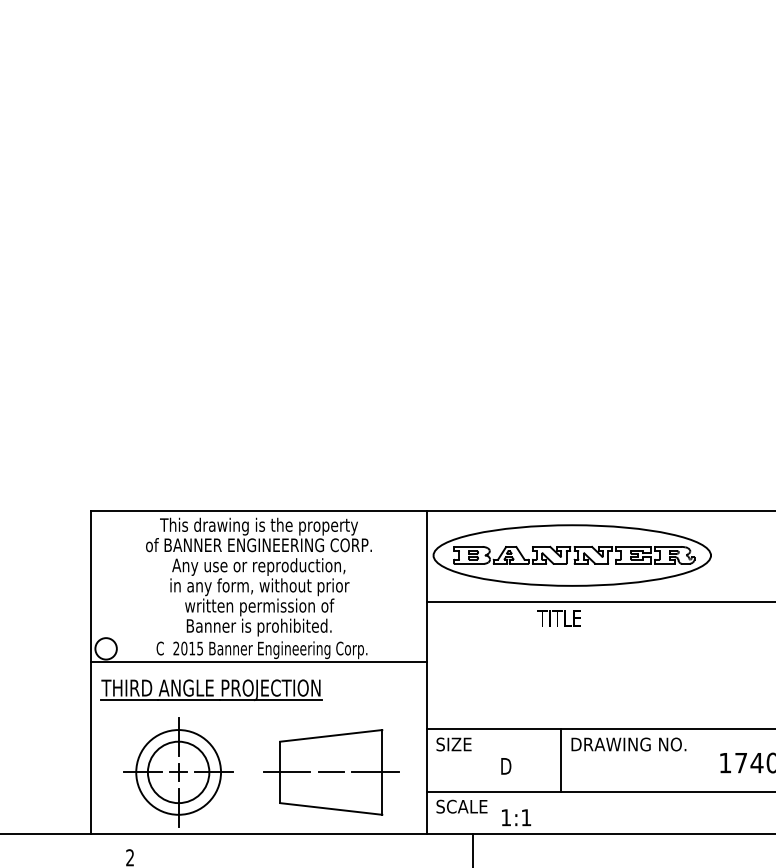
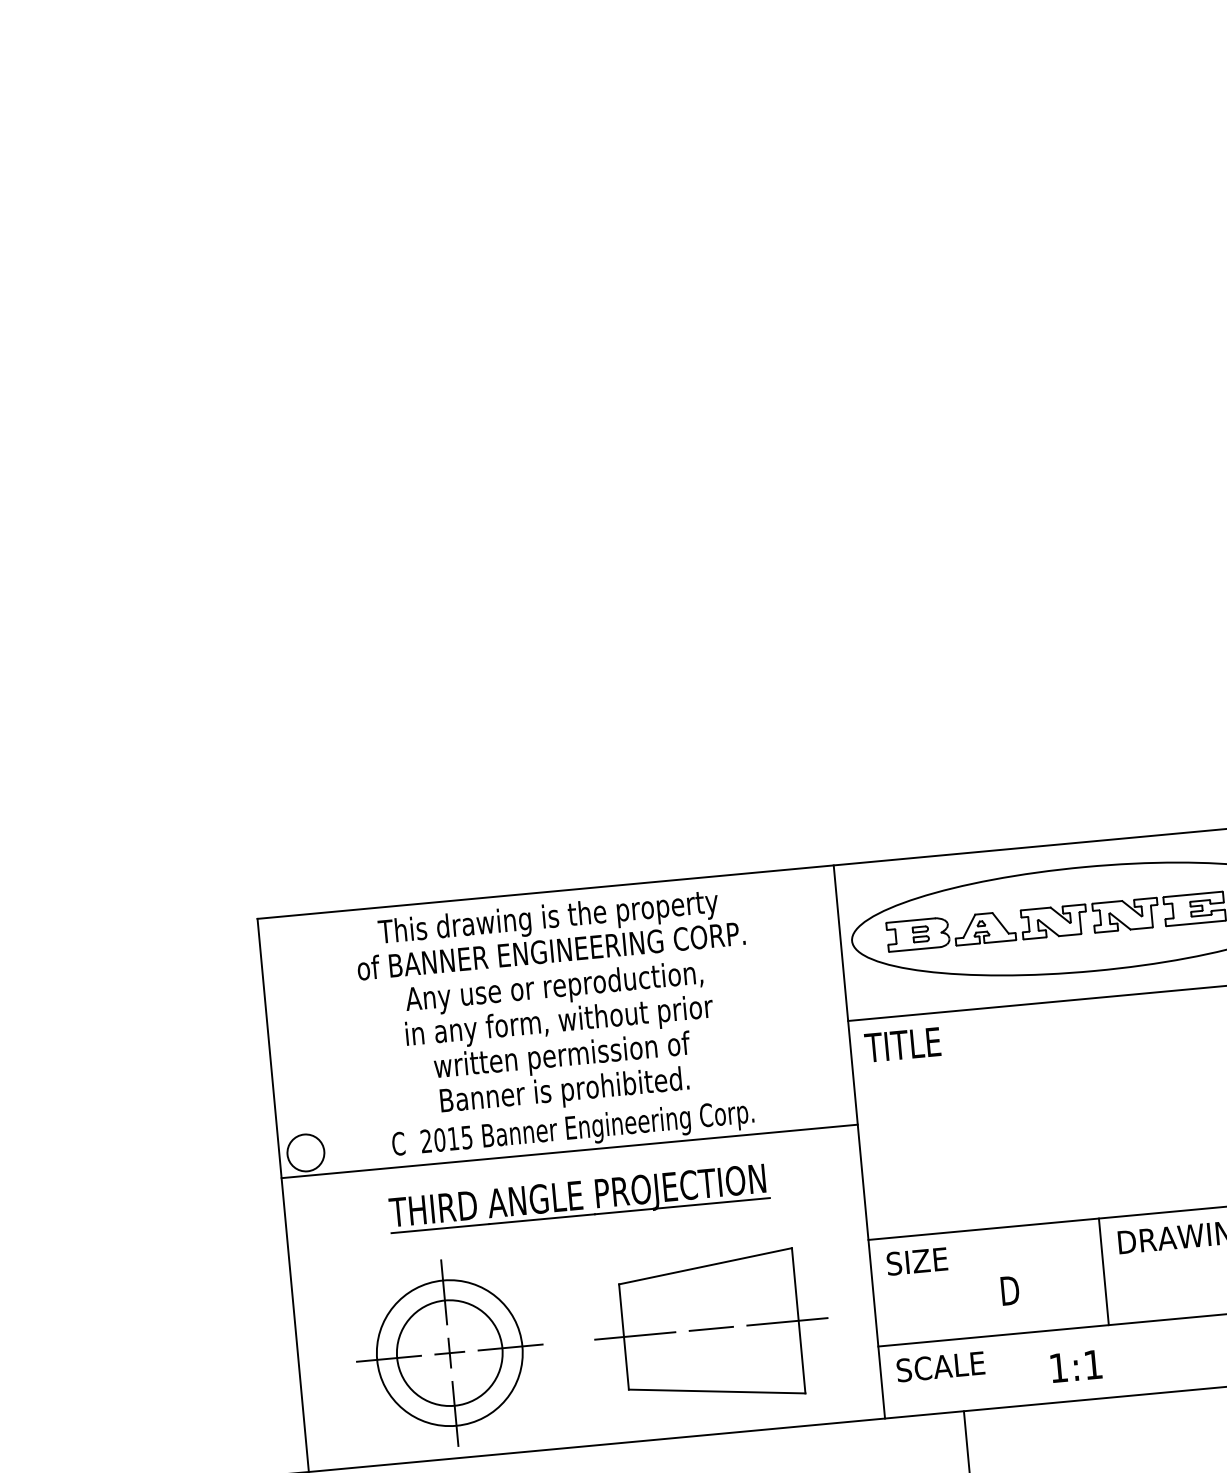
text: (558, 618) -> (901, 1045), moved
part: (211, 689) -> (578, 1197), moved
text: (516, 817) -> (1076, 1366), moved

